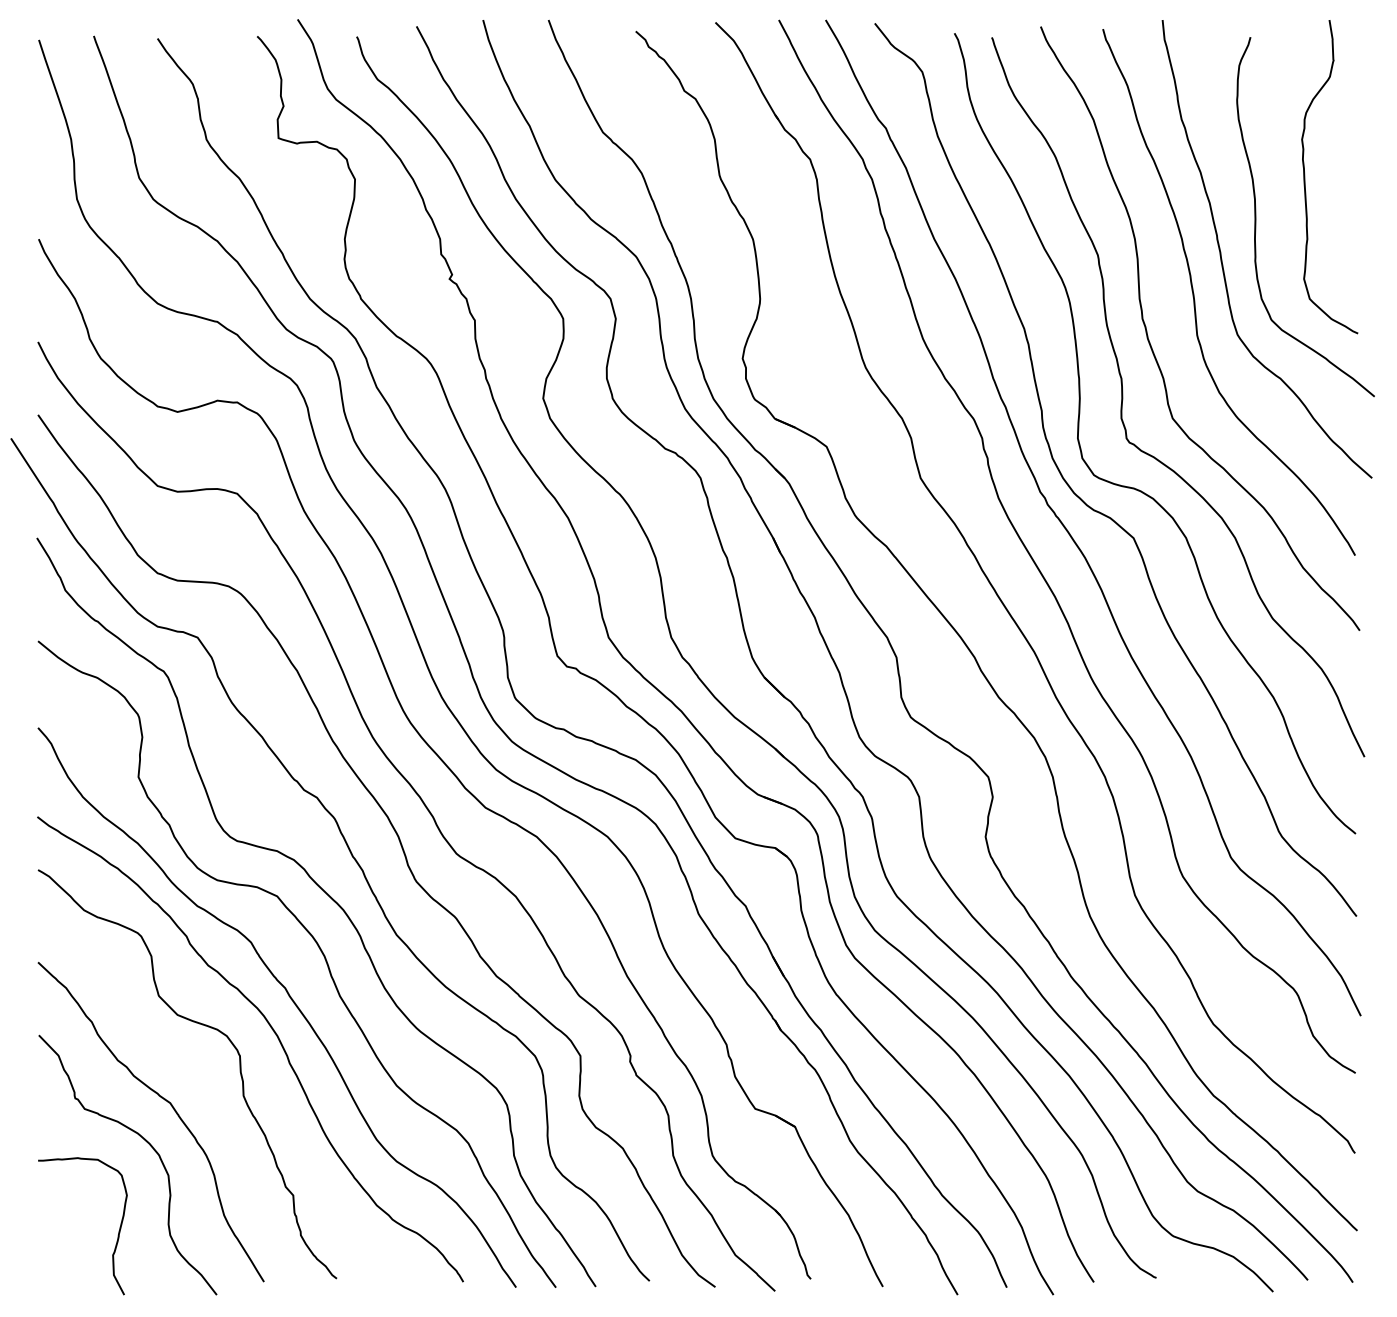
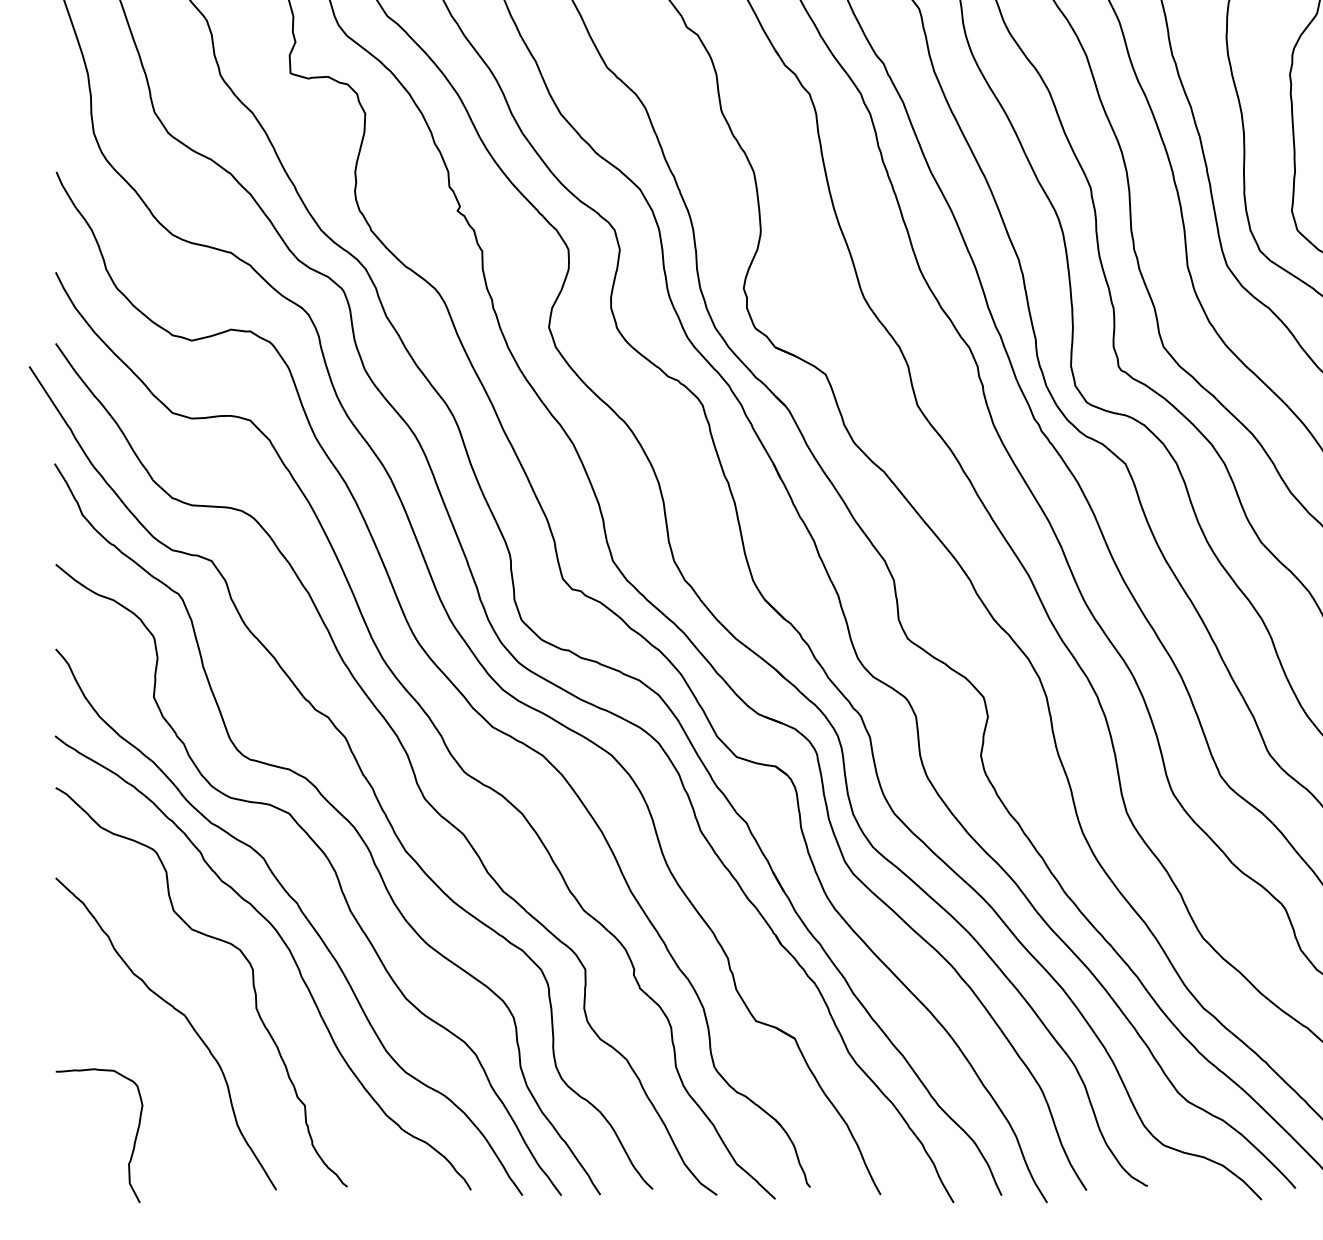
curve: (147, 1143) -> (162, 1054), removed

